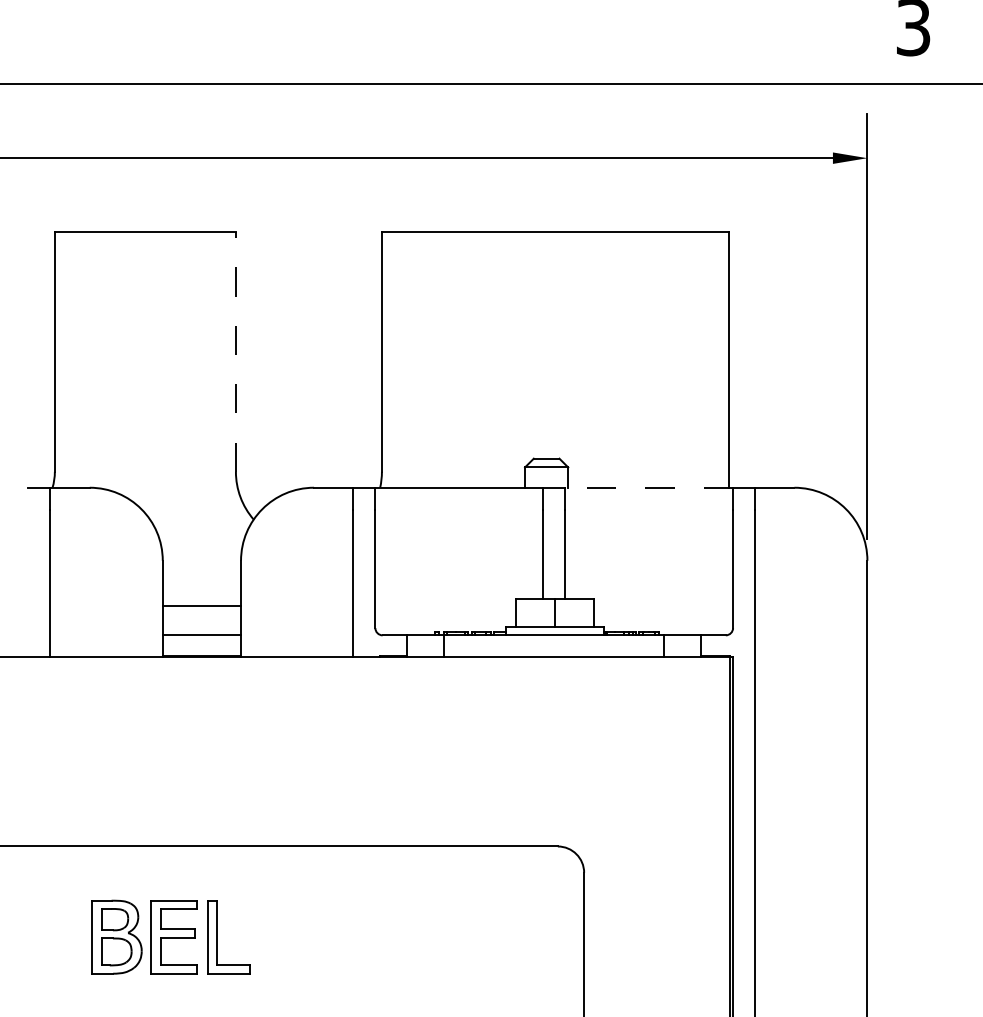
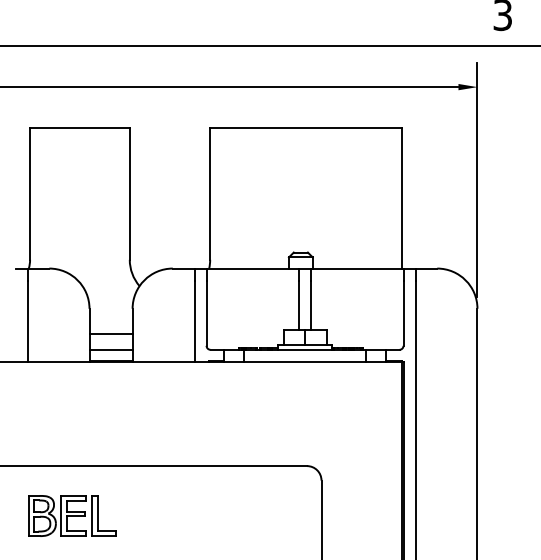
line: (235, 351) -> (129, 193), dashed -> solid
line: (647, 487) -> (356, 268), dashed -> solid
part: (171, 936) -> (72, 515), moved

